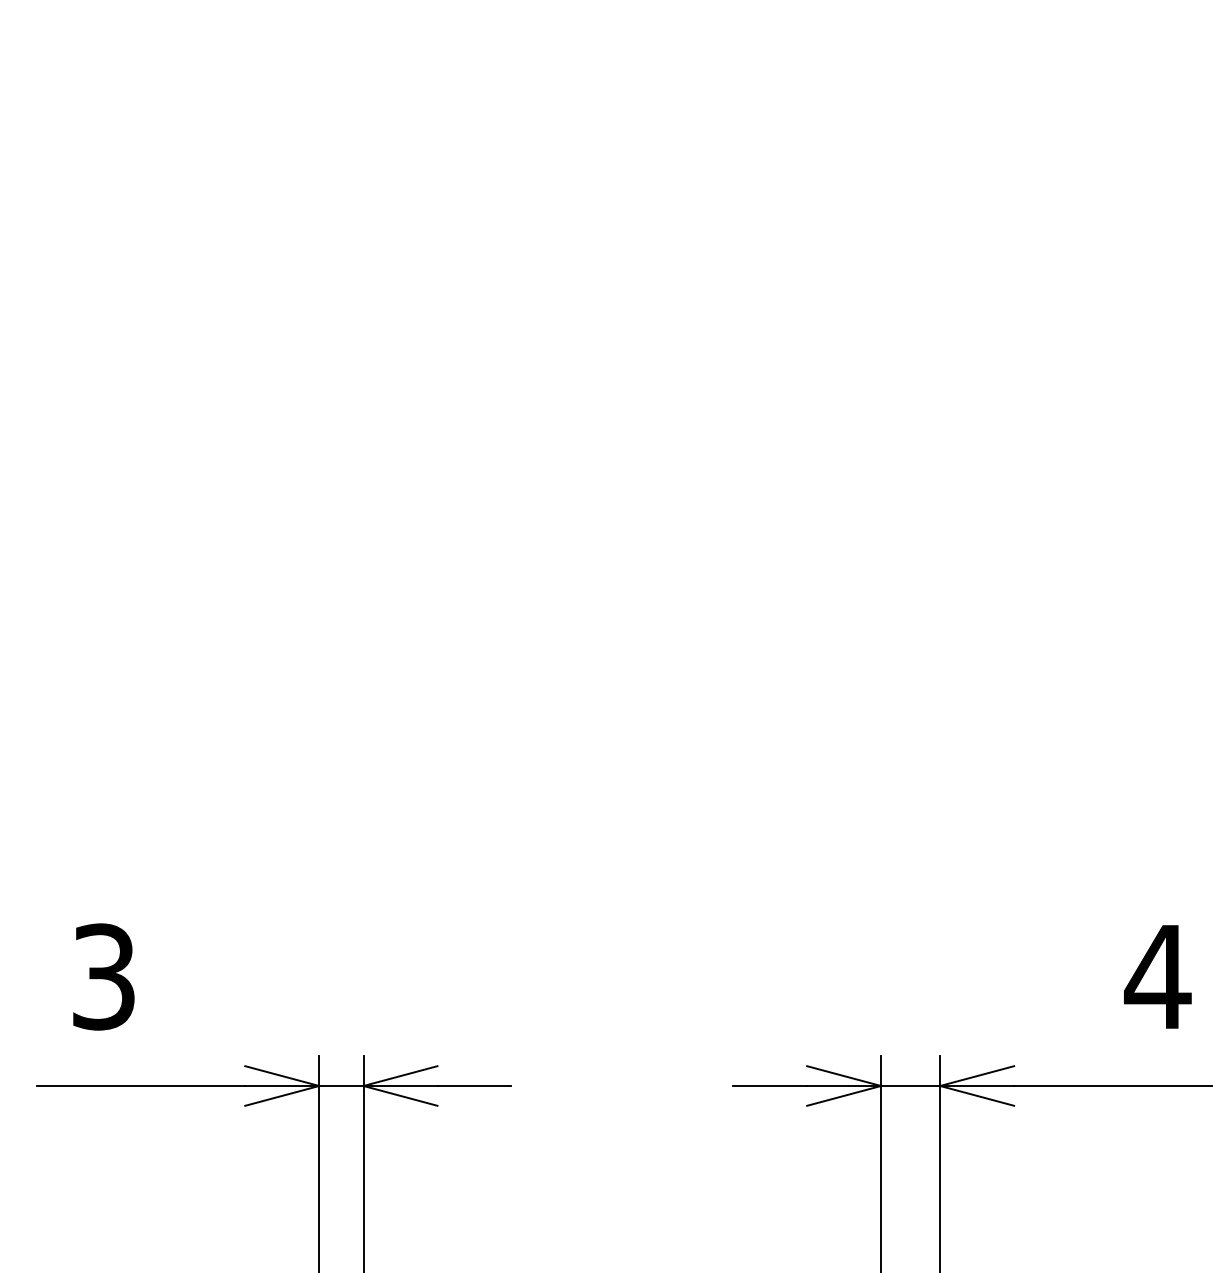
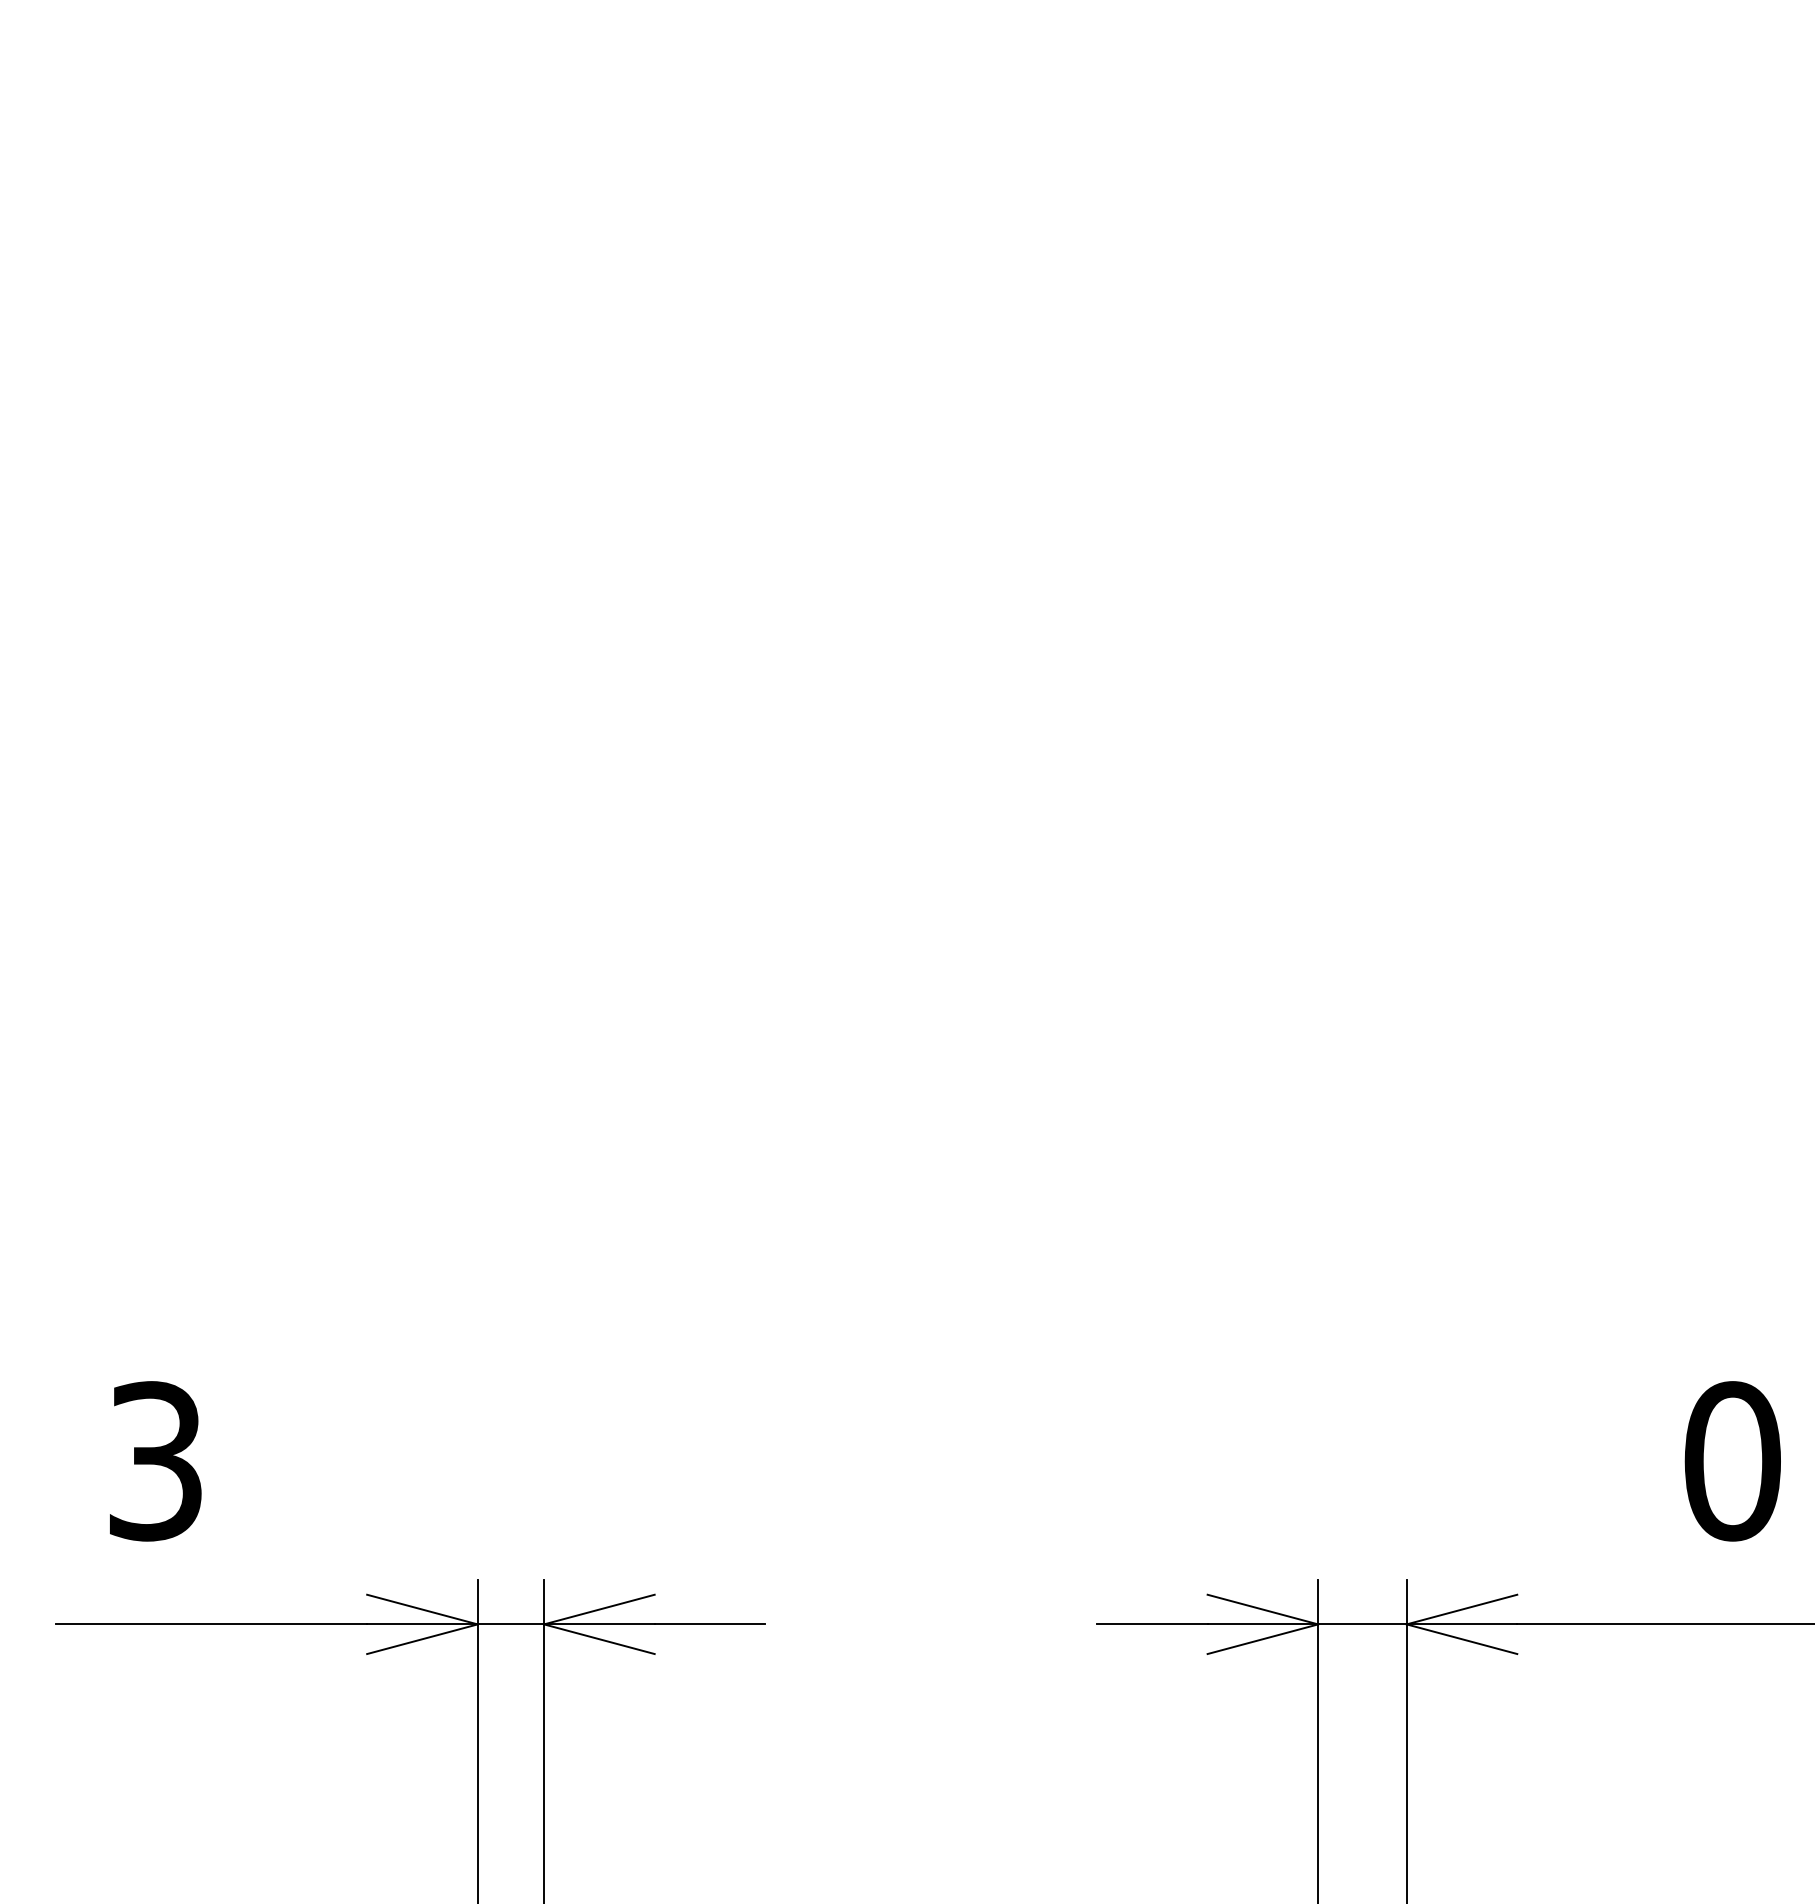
text: (1157, 976) -> (1731, 1460), 4 -> 0

